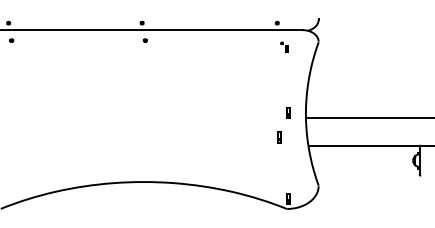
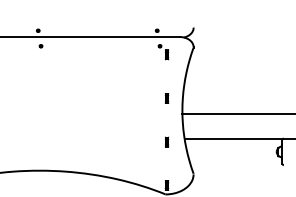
part: (284, 47) -> (163, 52), size x1.67
part: (288, 112) -> (167, 98), moved
part: (279, 137) -> (167, 142), moved

